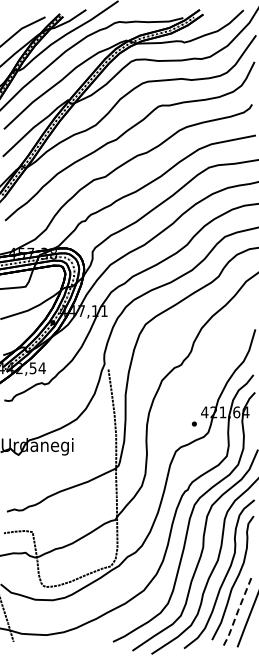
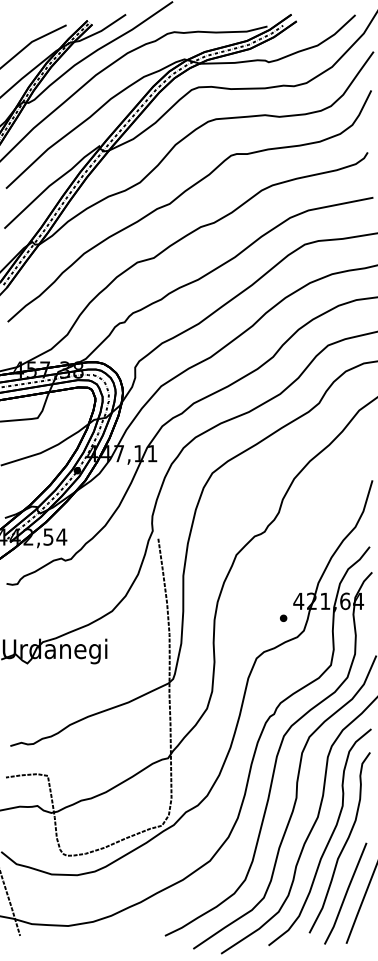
line: (237, 613) -> (346, 894), dashed -> solid

